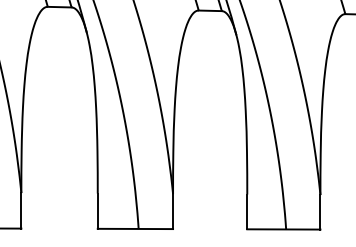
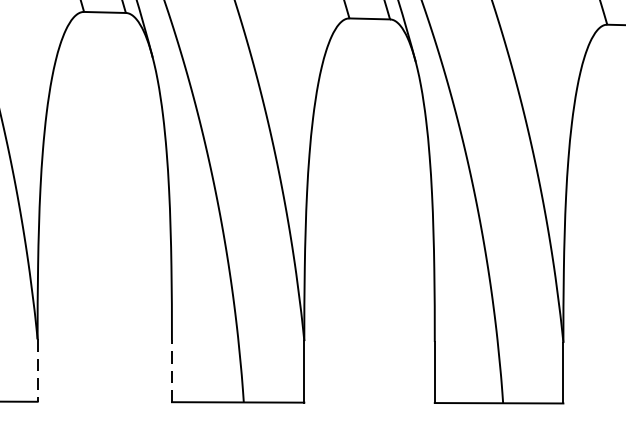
line: (21, 210) -> (37, 369), solid -> dashed
line: (97, 211) -> (171, 371), solid -> dashed

